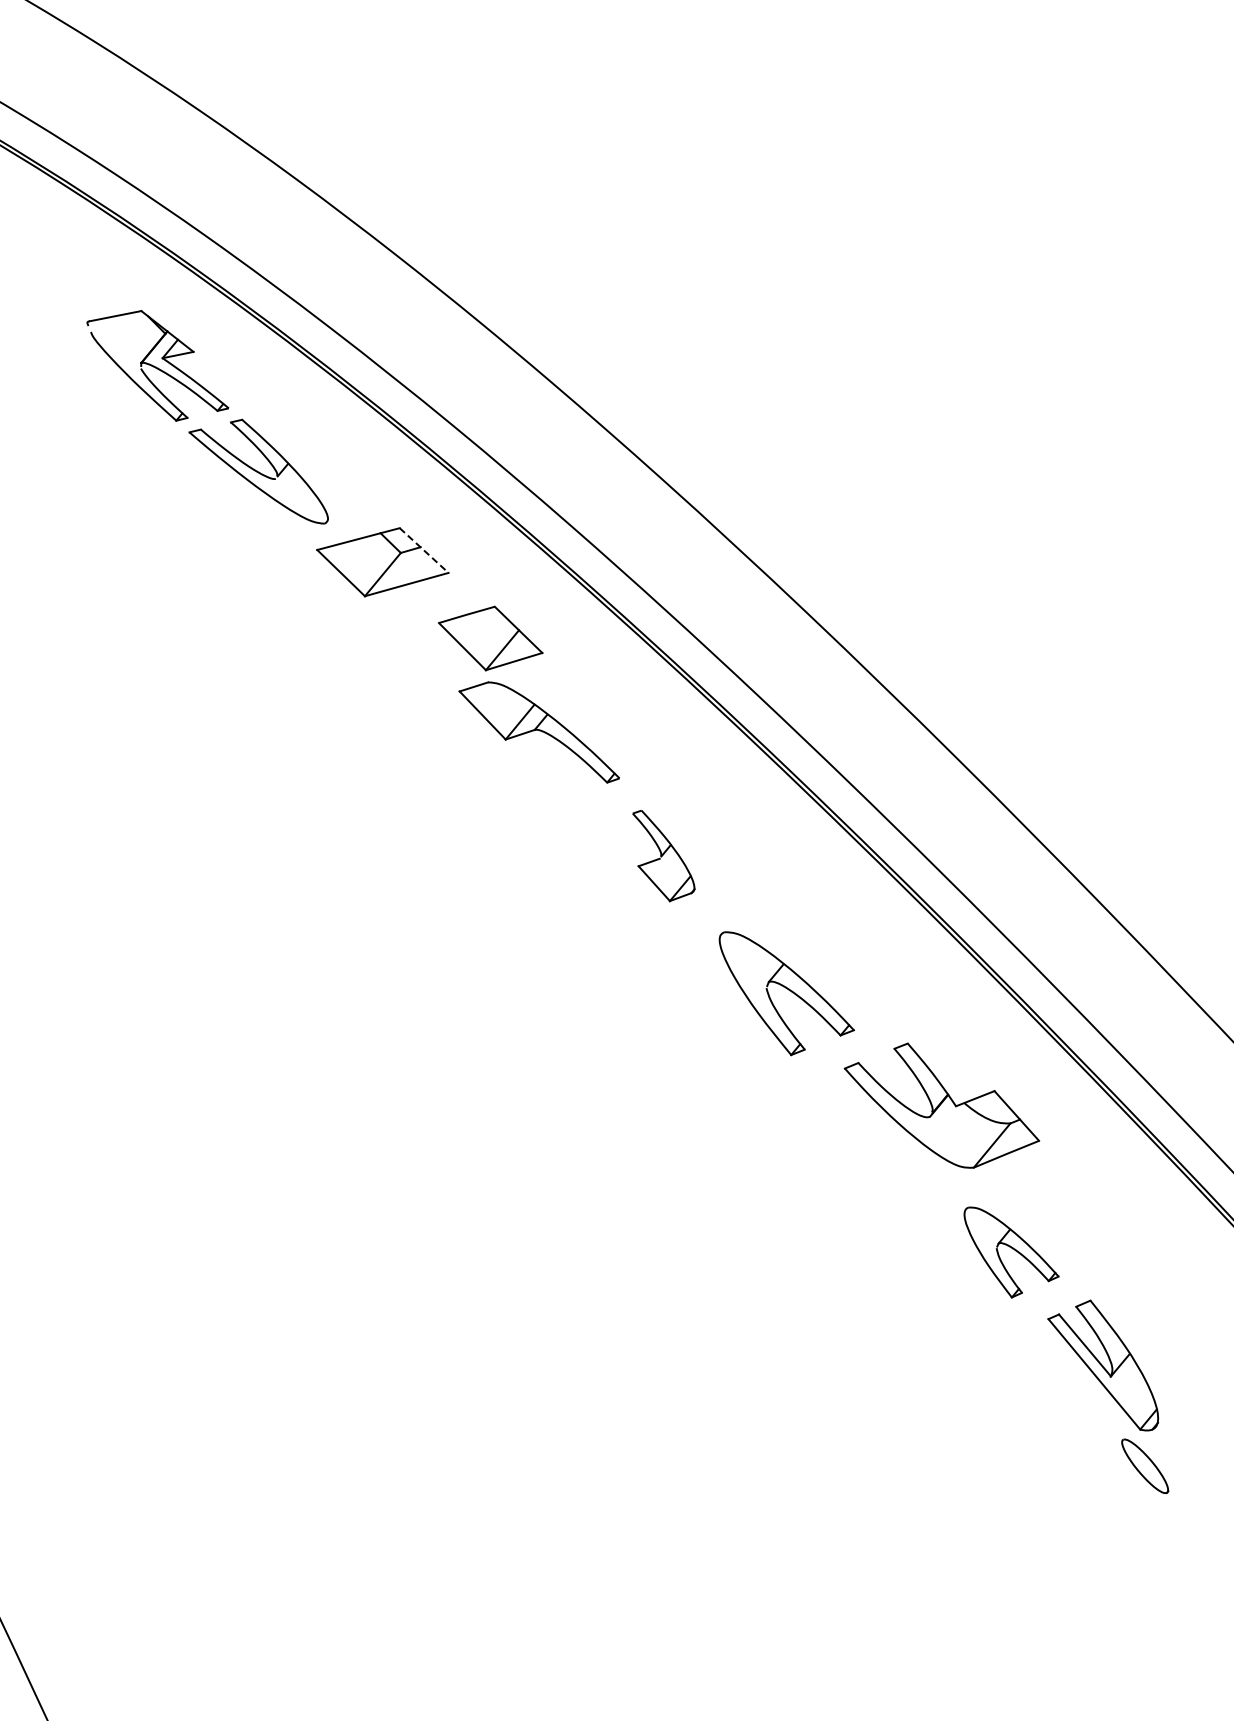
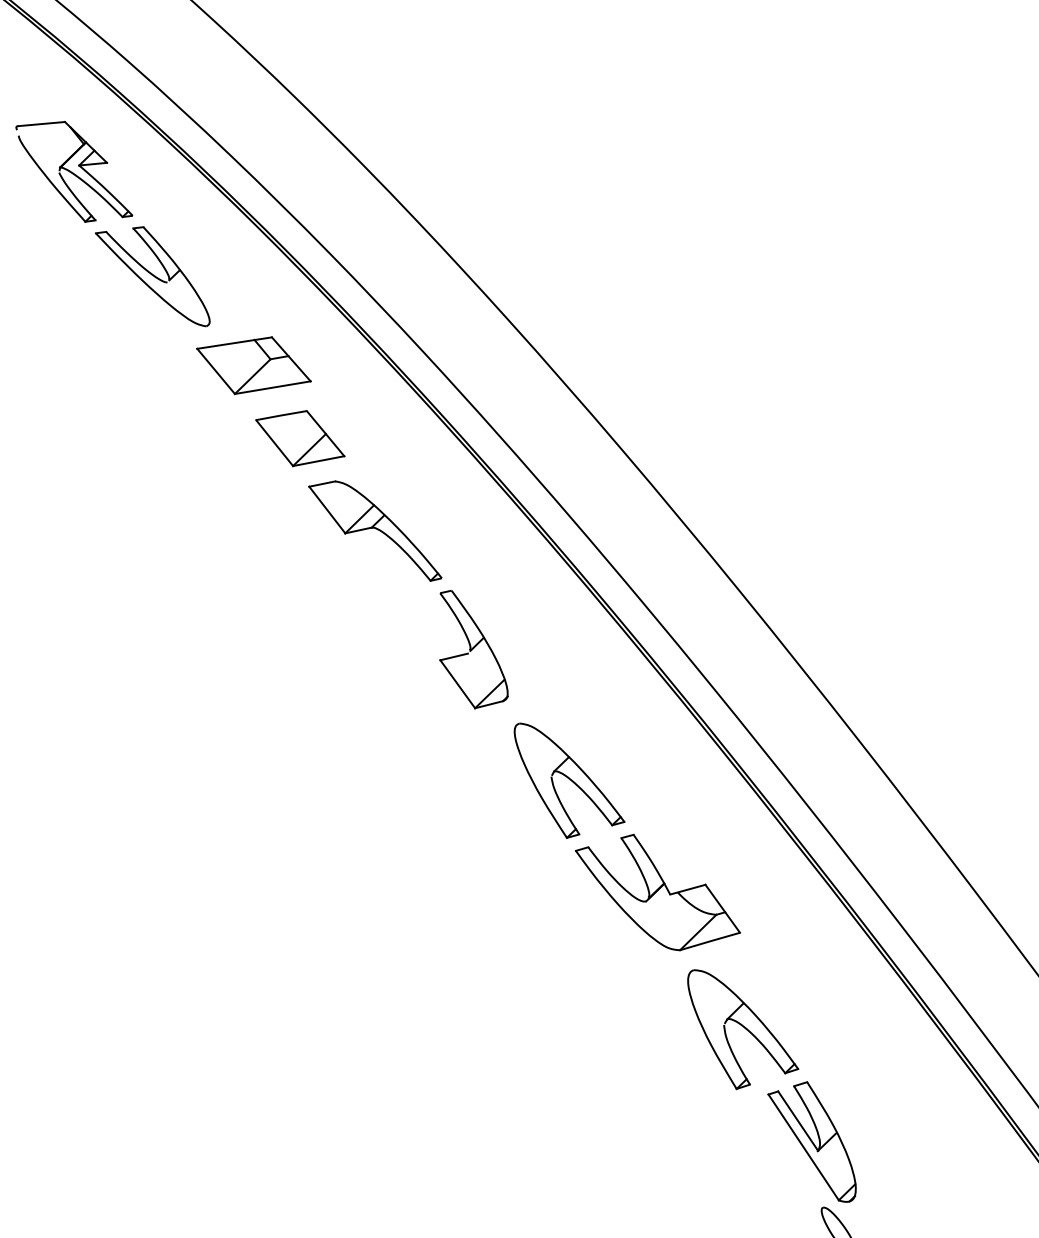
line: (424, 550) -> (291, 359), dashed -> solid
part: (490, 638) -> (300, 438), moved
part: (663, 855) -> (473, 650), size x1.43
part: (941, 1105) -> (657, 892), moved
part: (1011, 1252) -> (742, 1032), size x1.43

